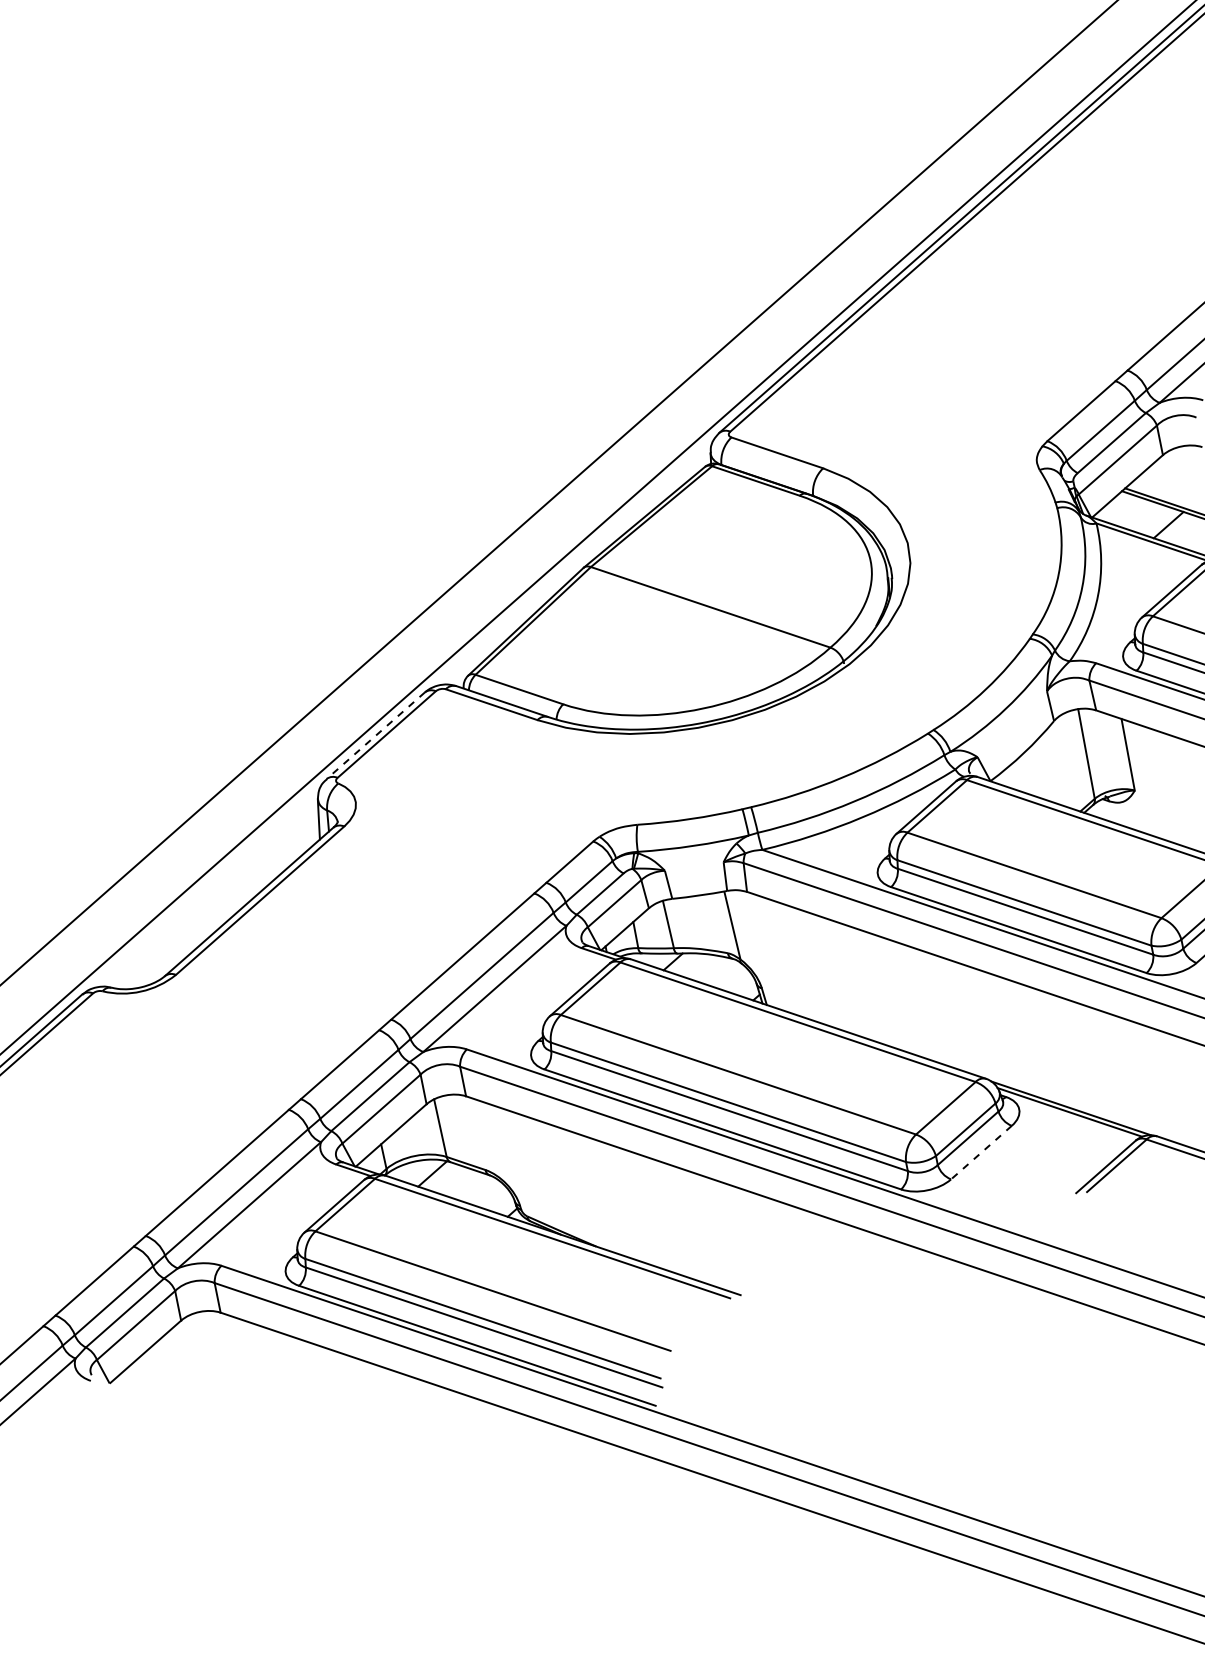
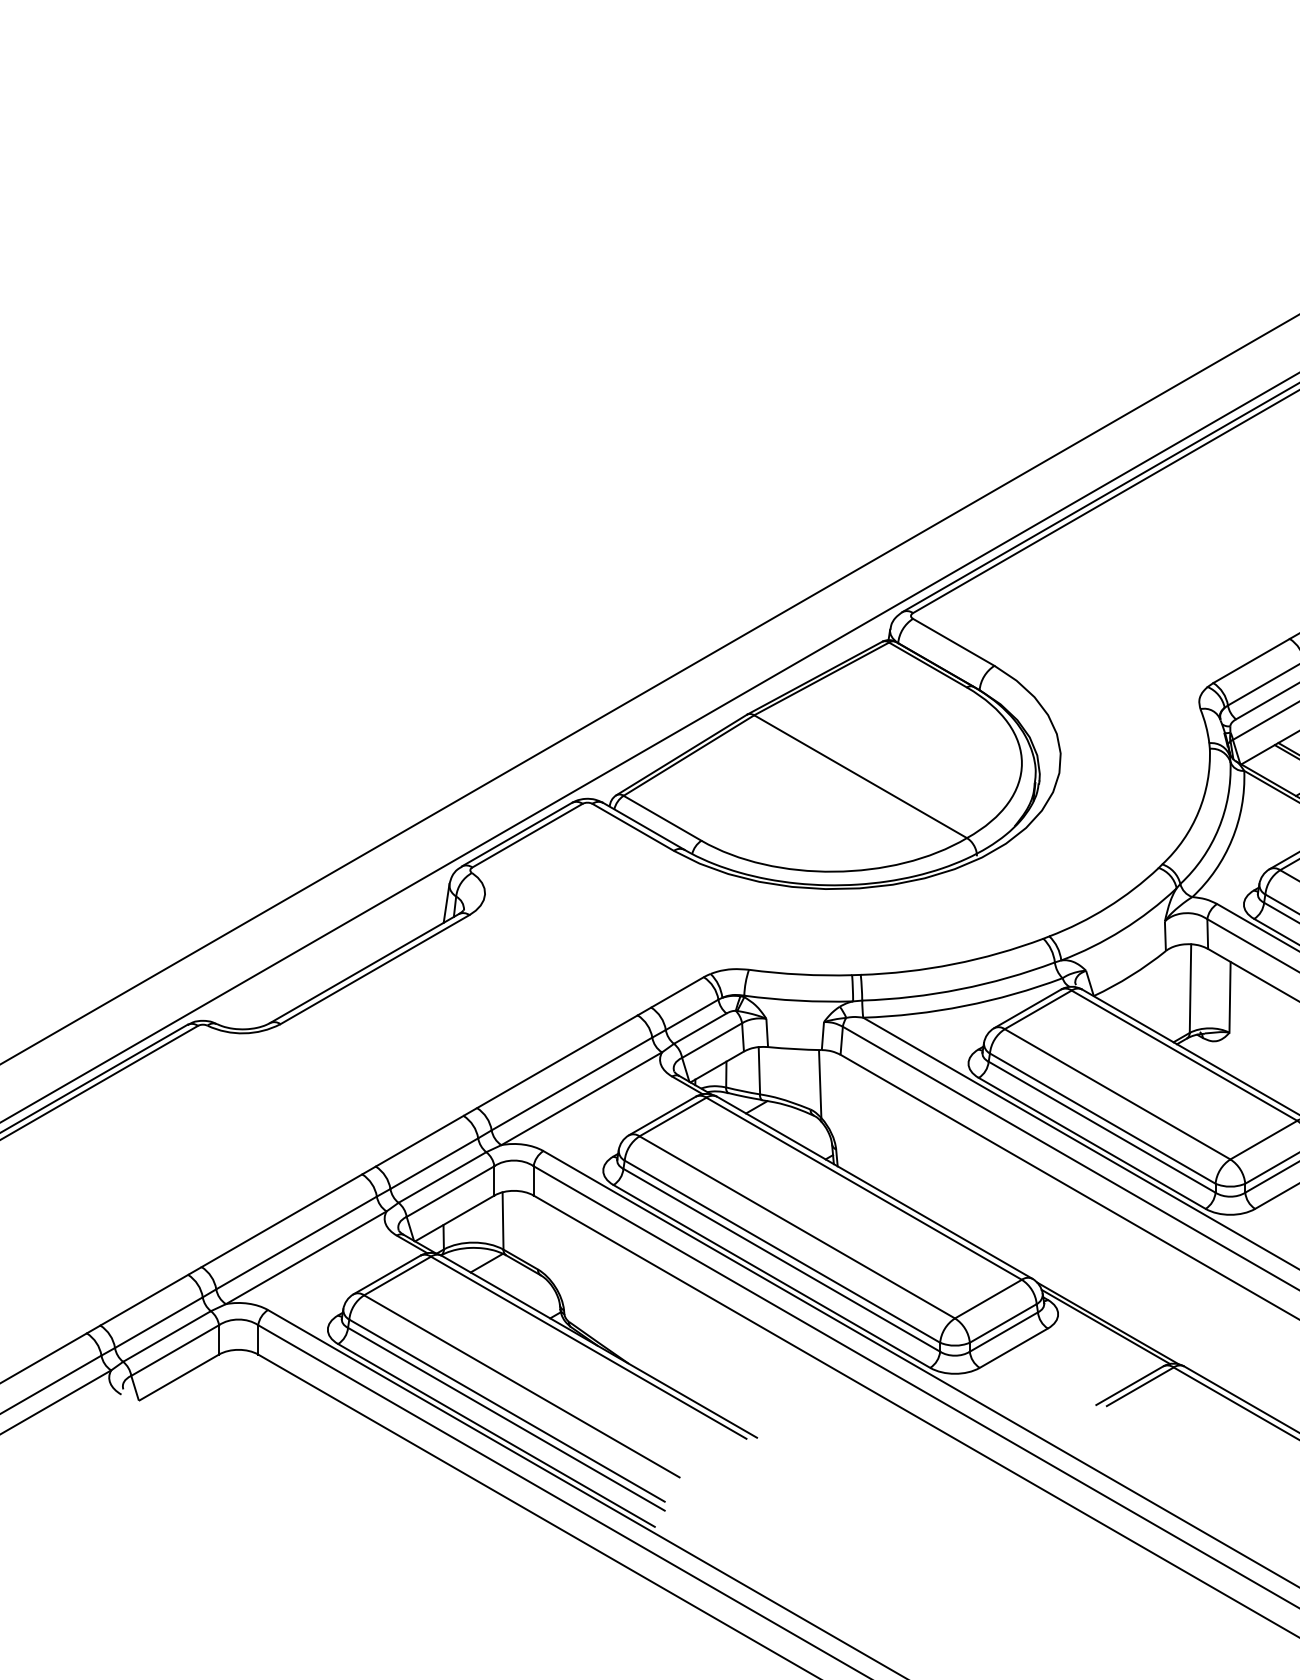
line: (375, 735) -> (516, 834), dashed -> solid
line: (981, 1152) -> (1013, 1348), dashed -> solid

